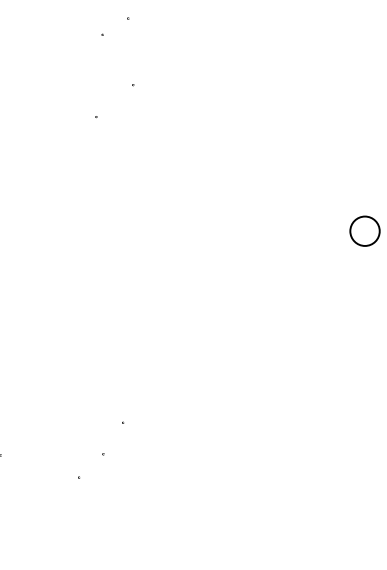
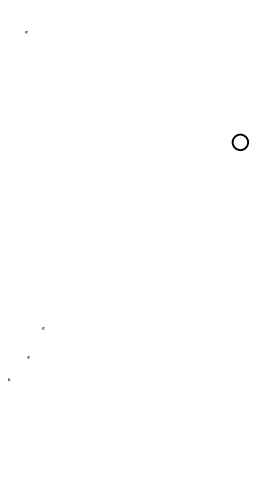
circle: (364, 230) -> (239, 141), size x0.6

